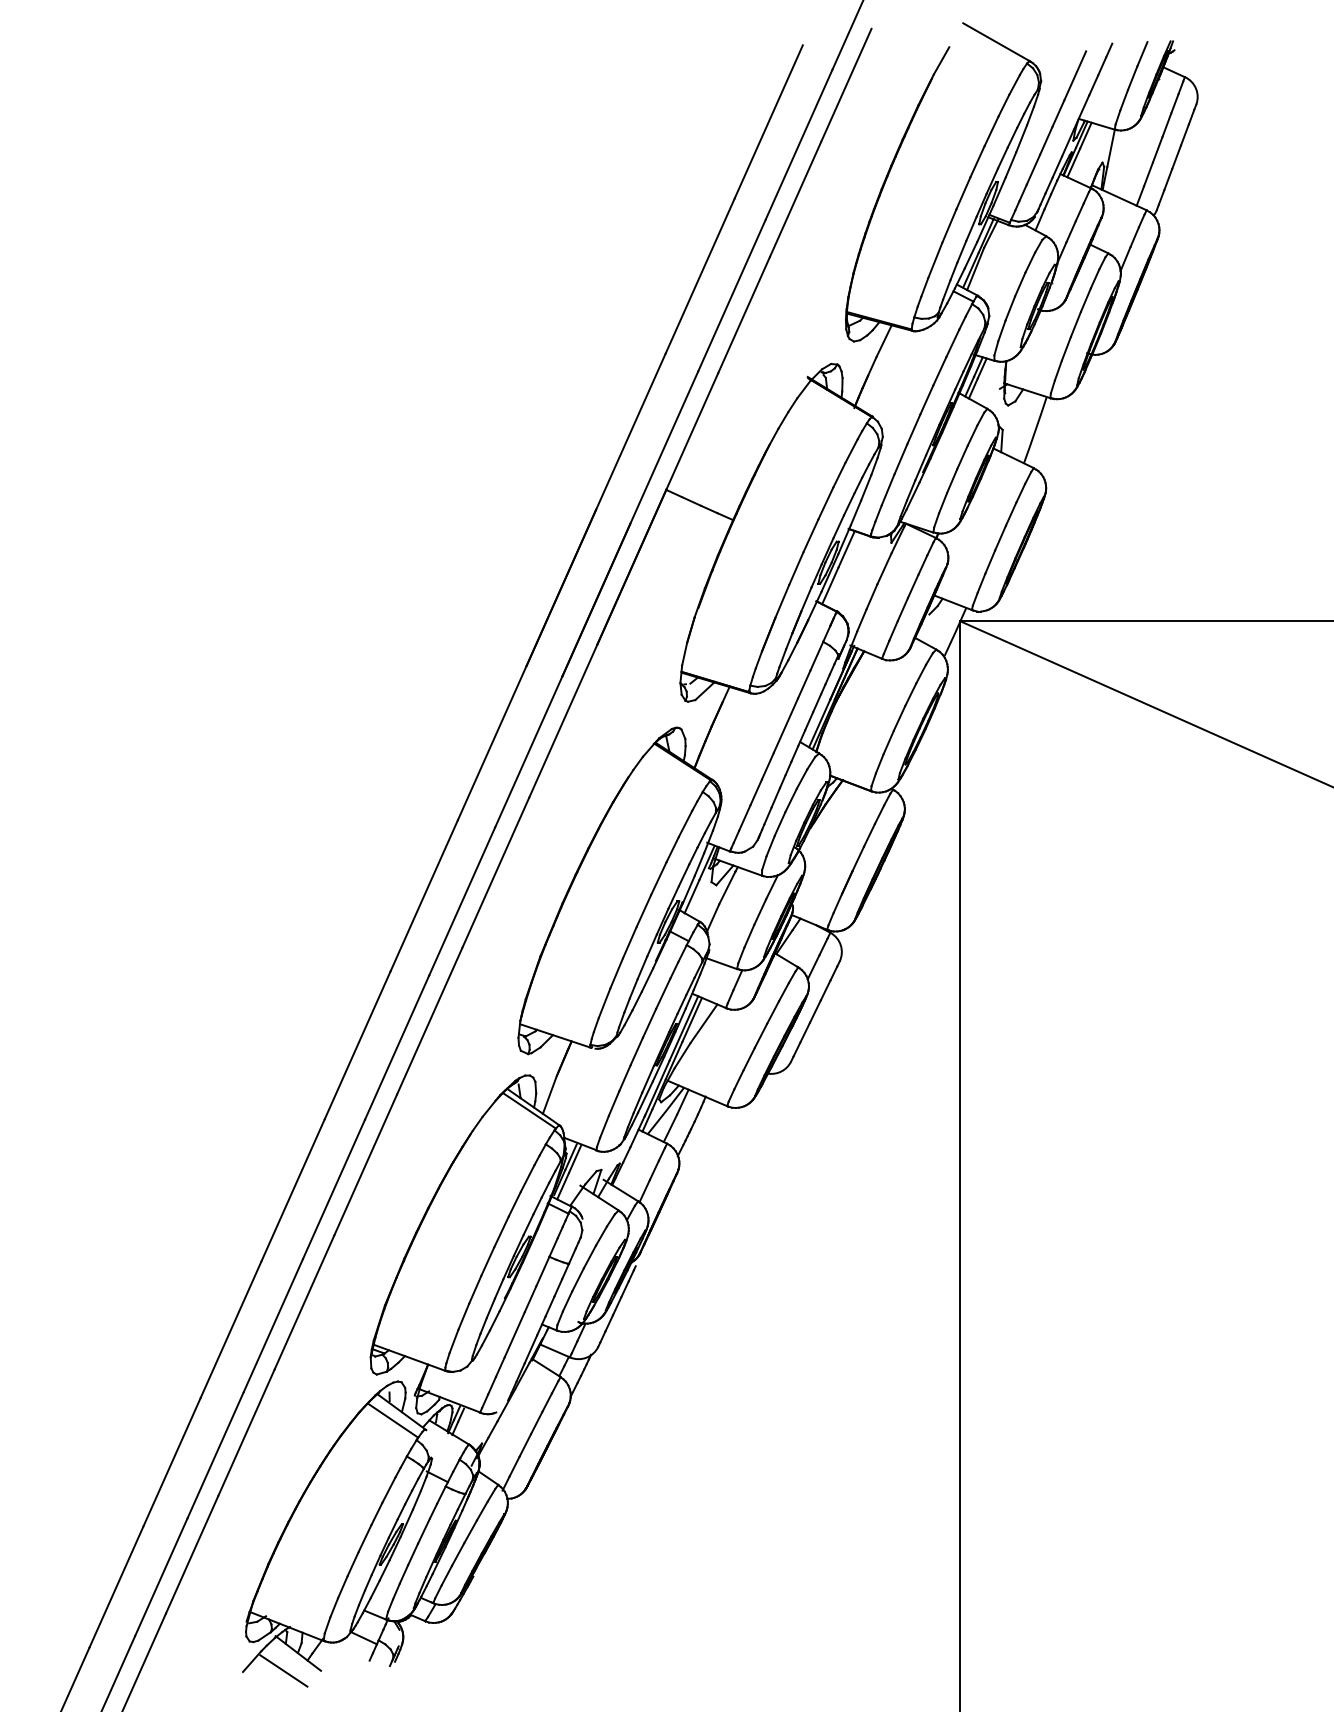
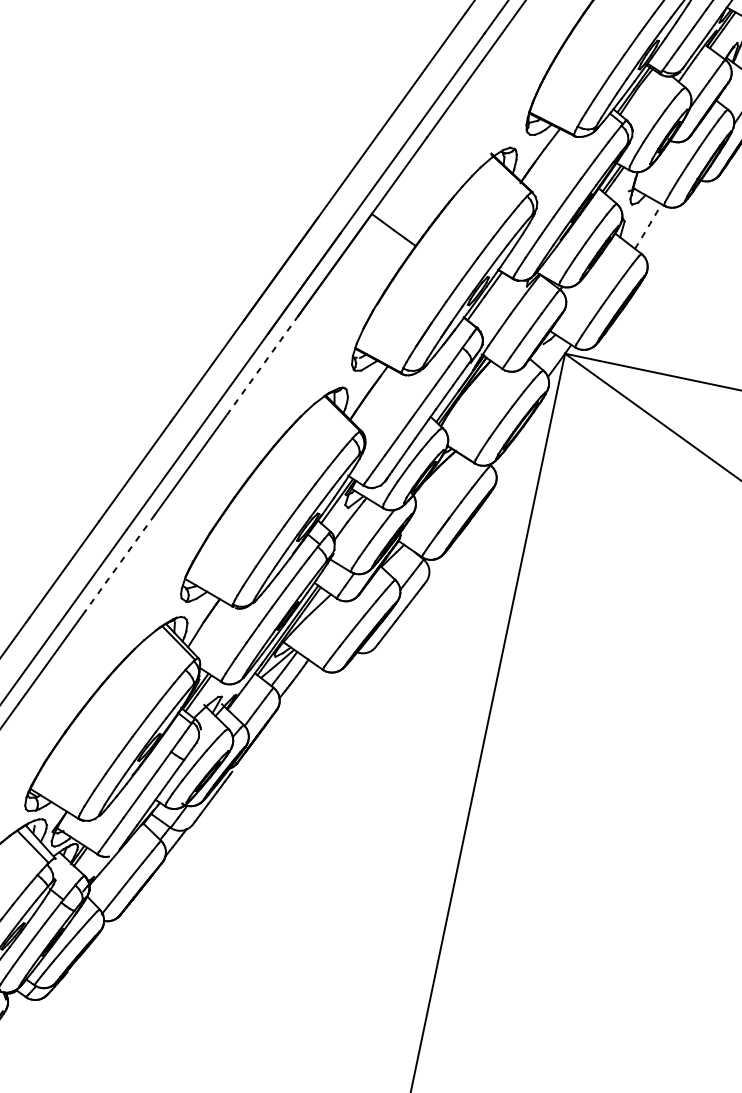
arc: (1035, 430) -> (648, 226), solid -> dashed
line: (563, 721) -> (262, 366), solid -> dashed
line: (429, 1021) -> (119, 563), solid -> dashed

